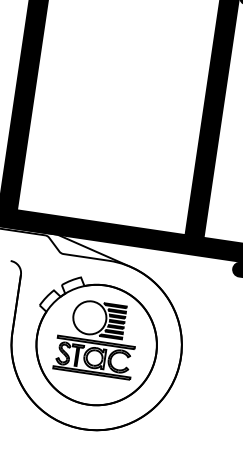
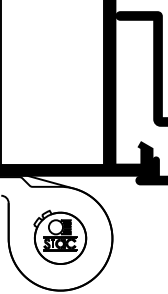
part: (96, 343) -> (60, 237), size x0.7

